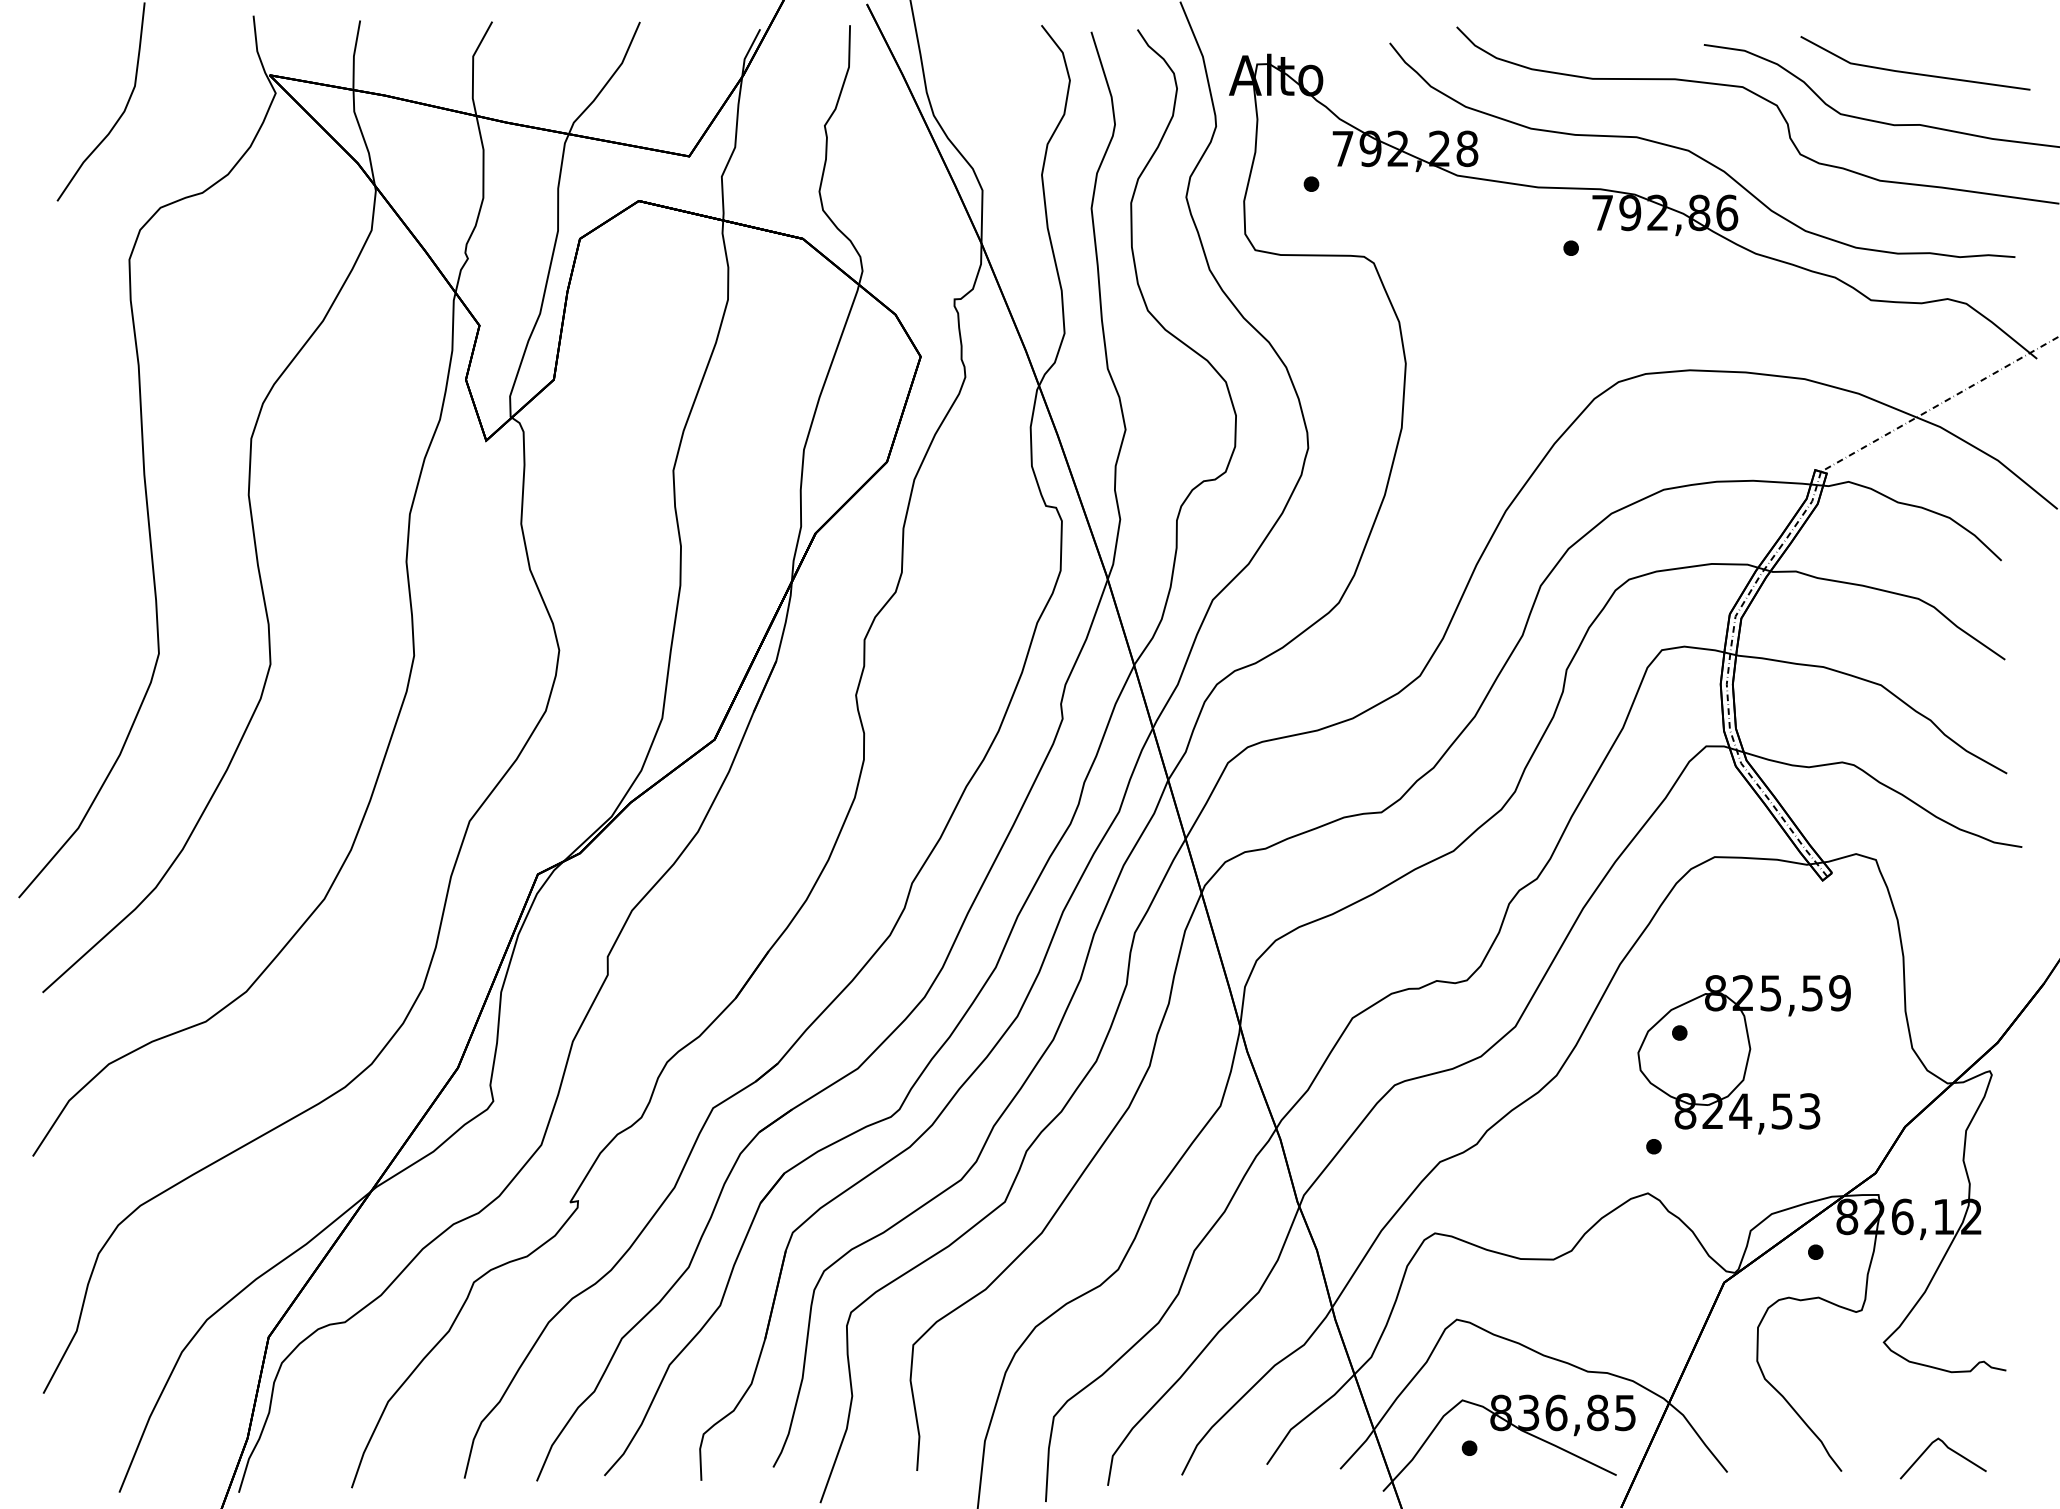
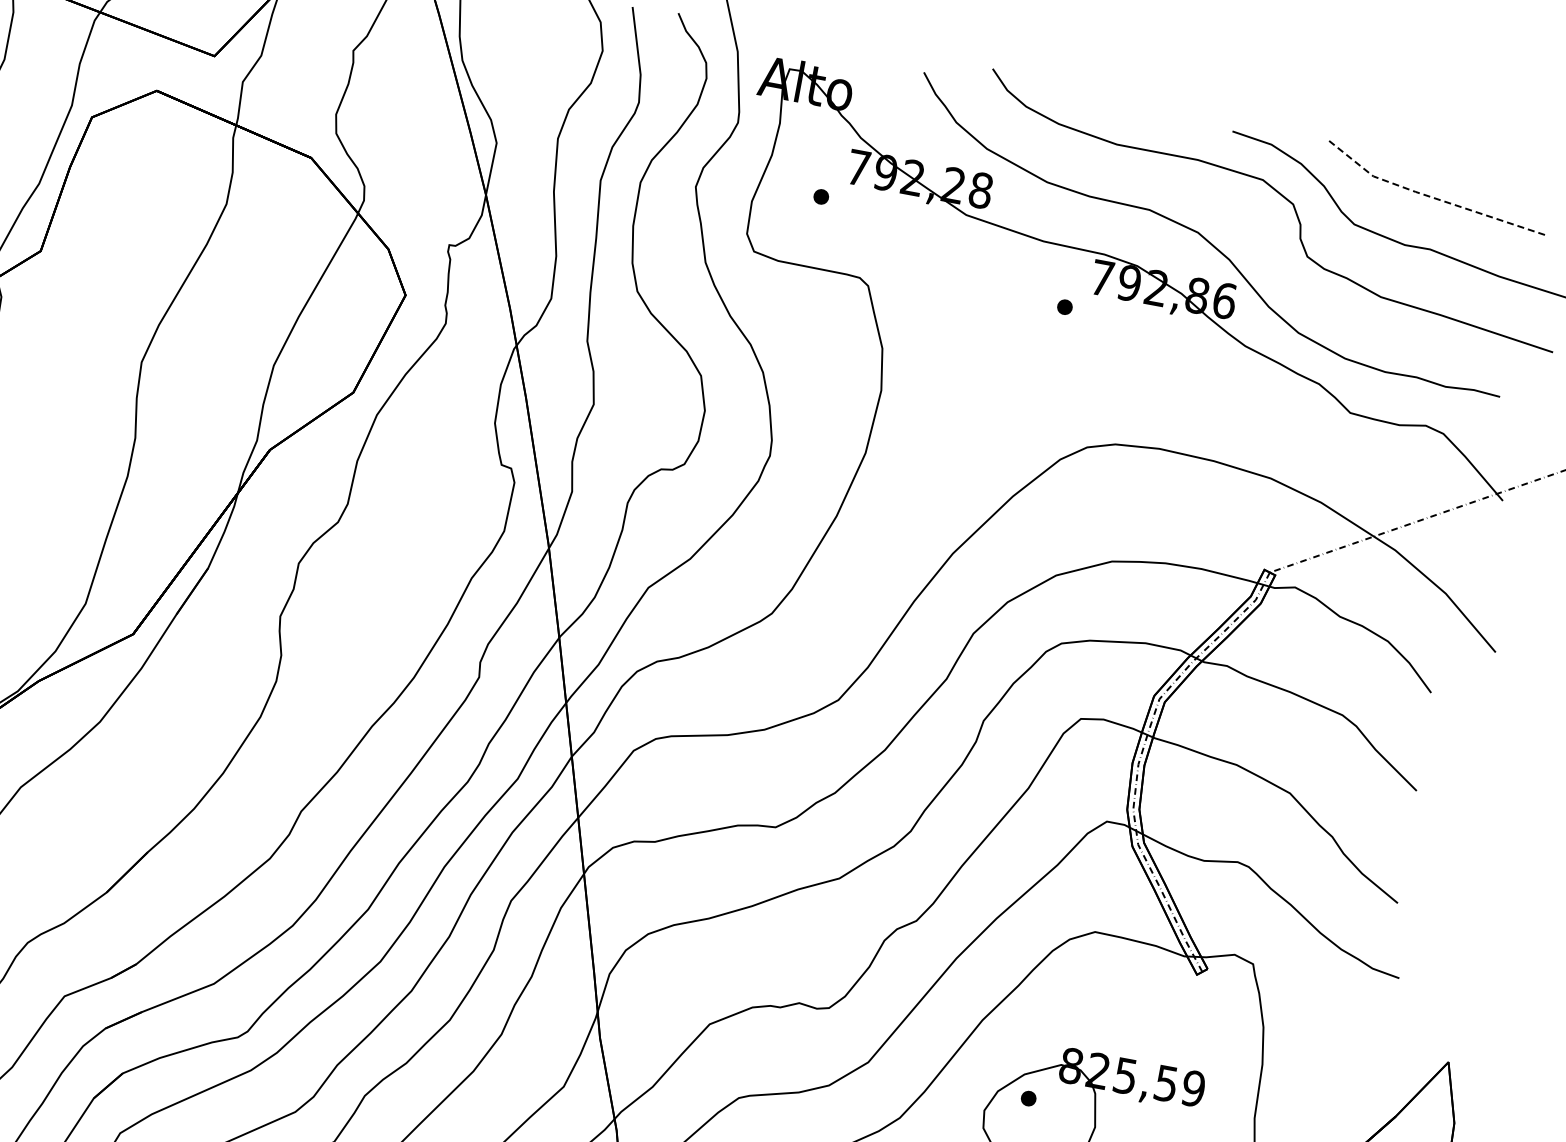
line: (1910, 73) -> (1430, 197), solid -> dashed

